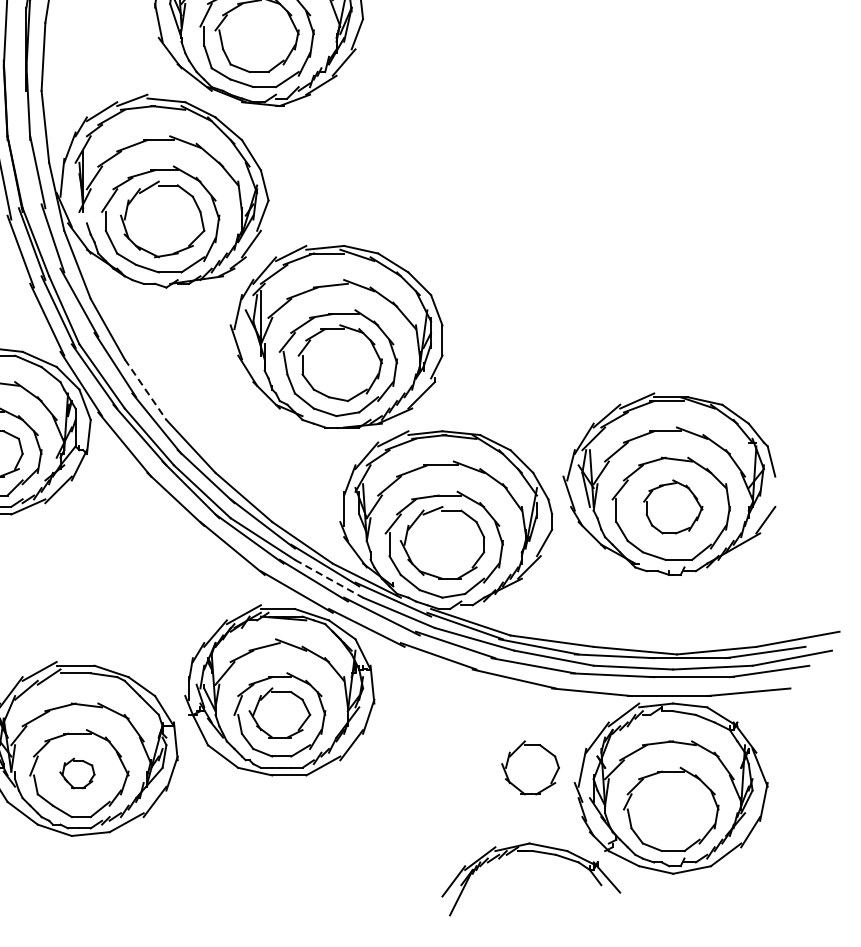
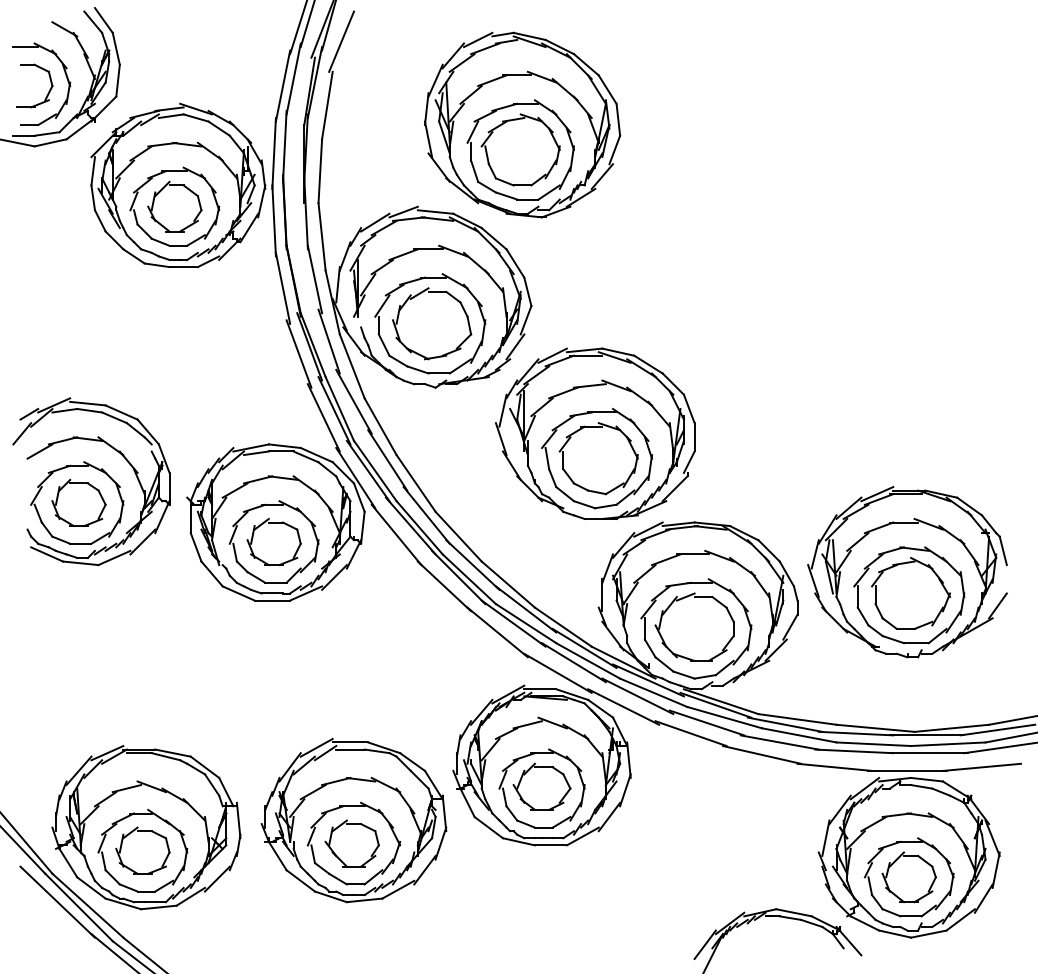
line: (146, 389) -> (416, 483), dashed -> solid
part: (673, 506) -> (911, 593), size x1.43
line: (329, 578) -> (588, 660), dashed -> solid
part: (529, 768) -> (908, 877), moved
part: (76, 773) -> (351, 843), size x1.67

